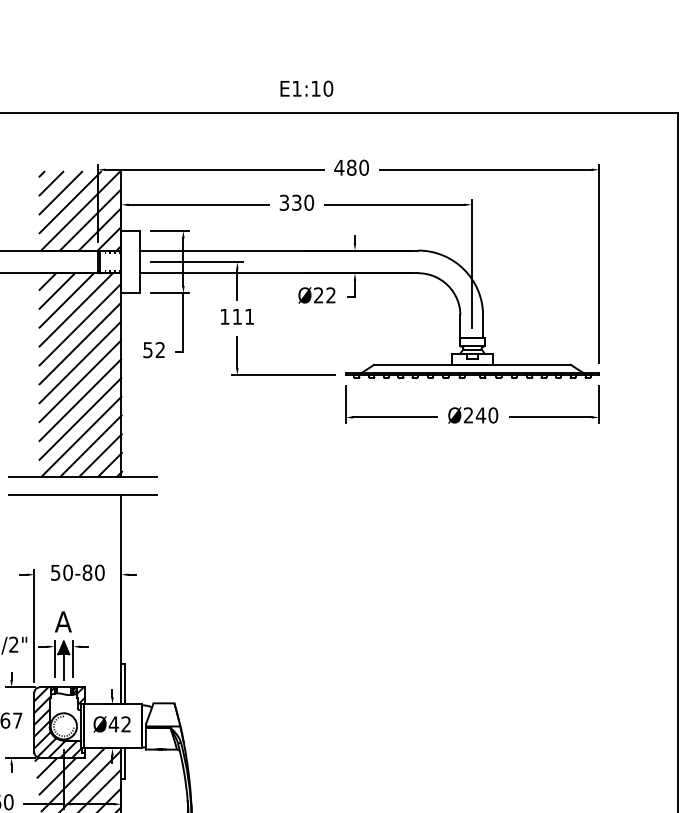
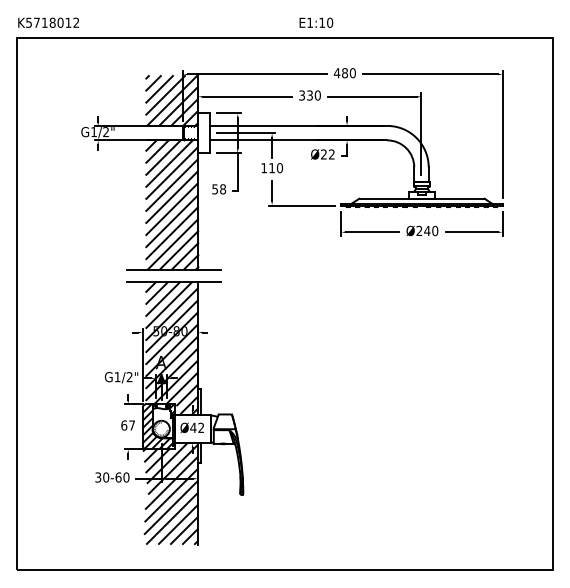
text: (248, 317) -> (279, 168), 111 -> 110
text: (161, 350) -> (223, 189), 52 -> 58
hatch: (79, 599) -> (171, 348), added

